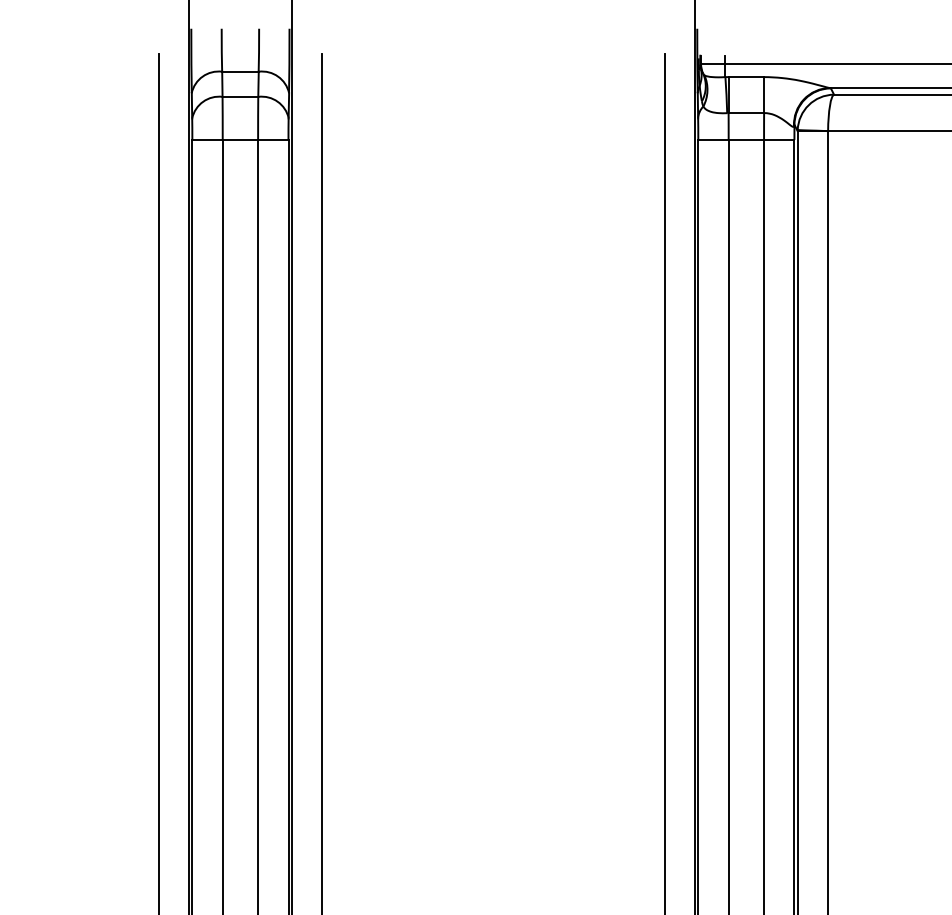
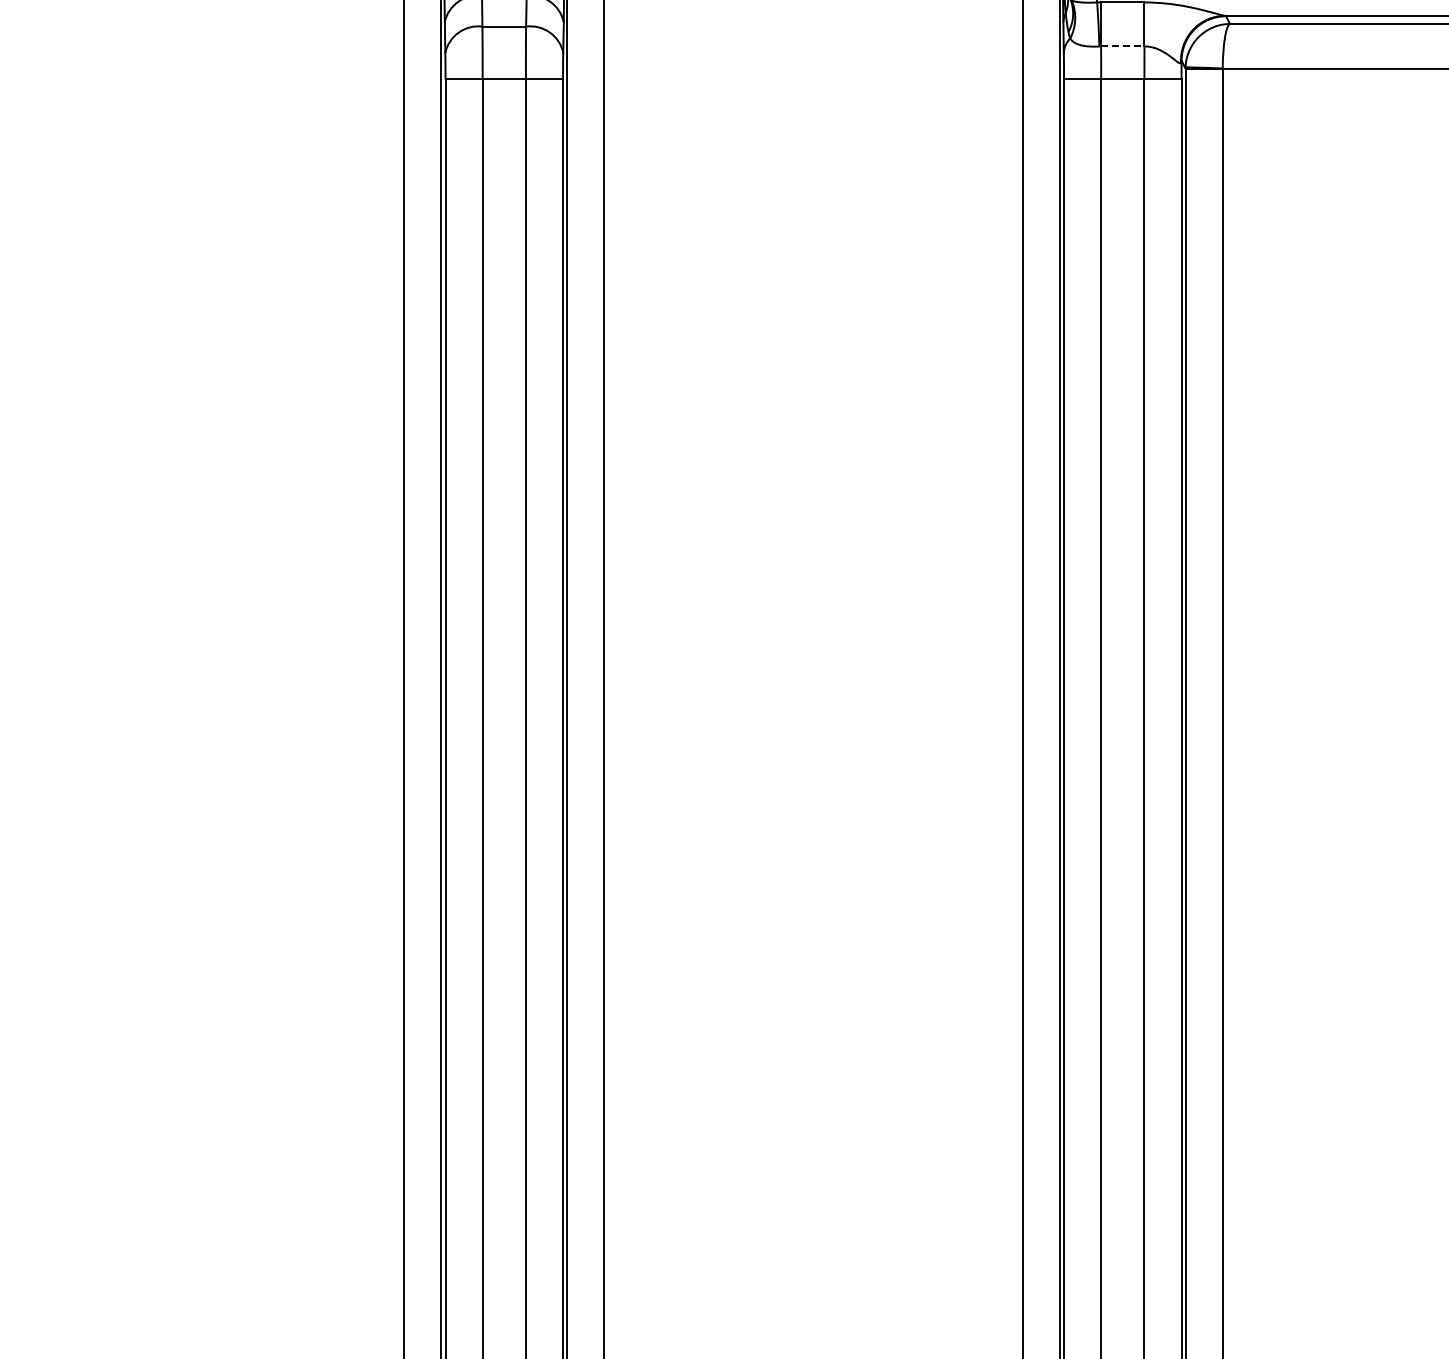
line: (746, 113) -> (1122, 46), solid -> dashed

